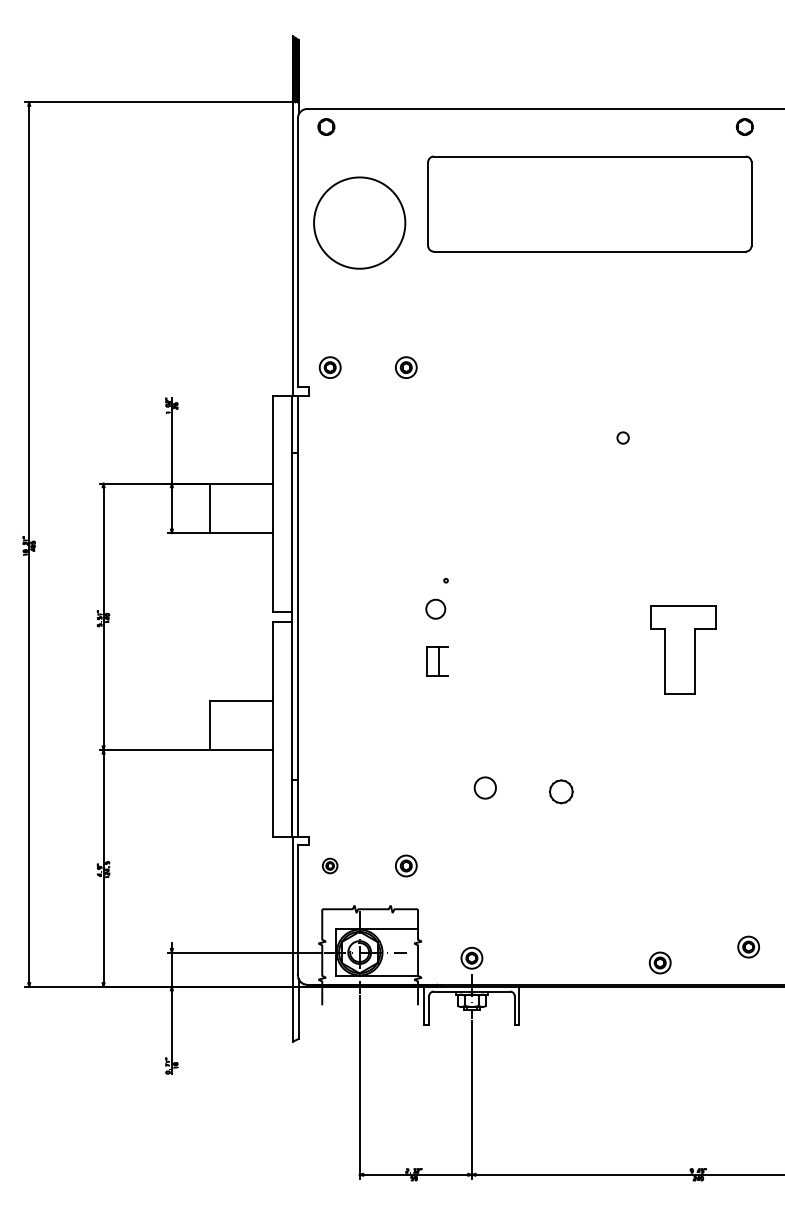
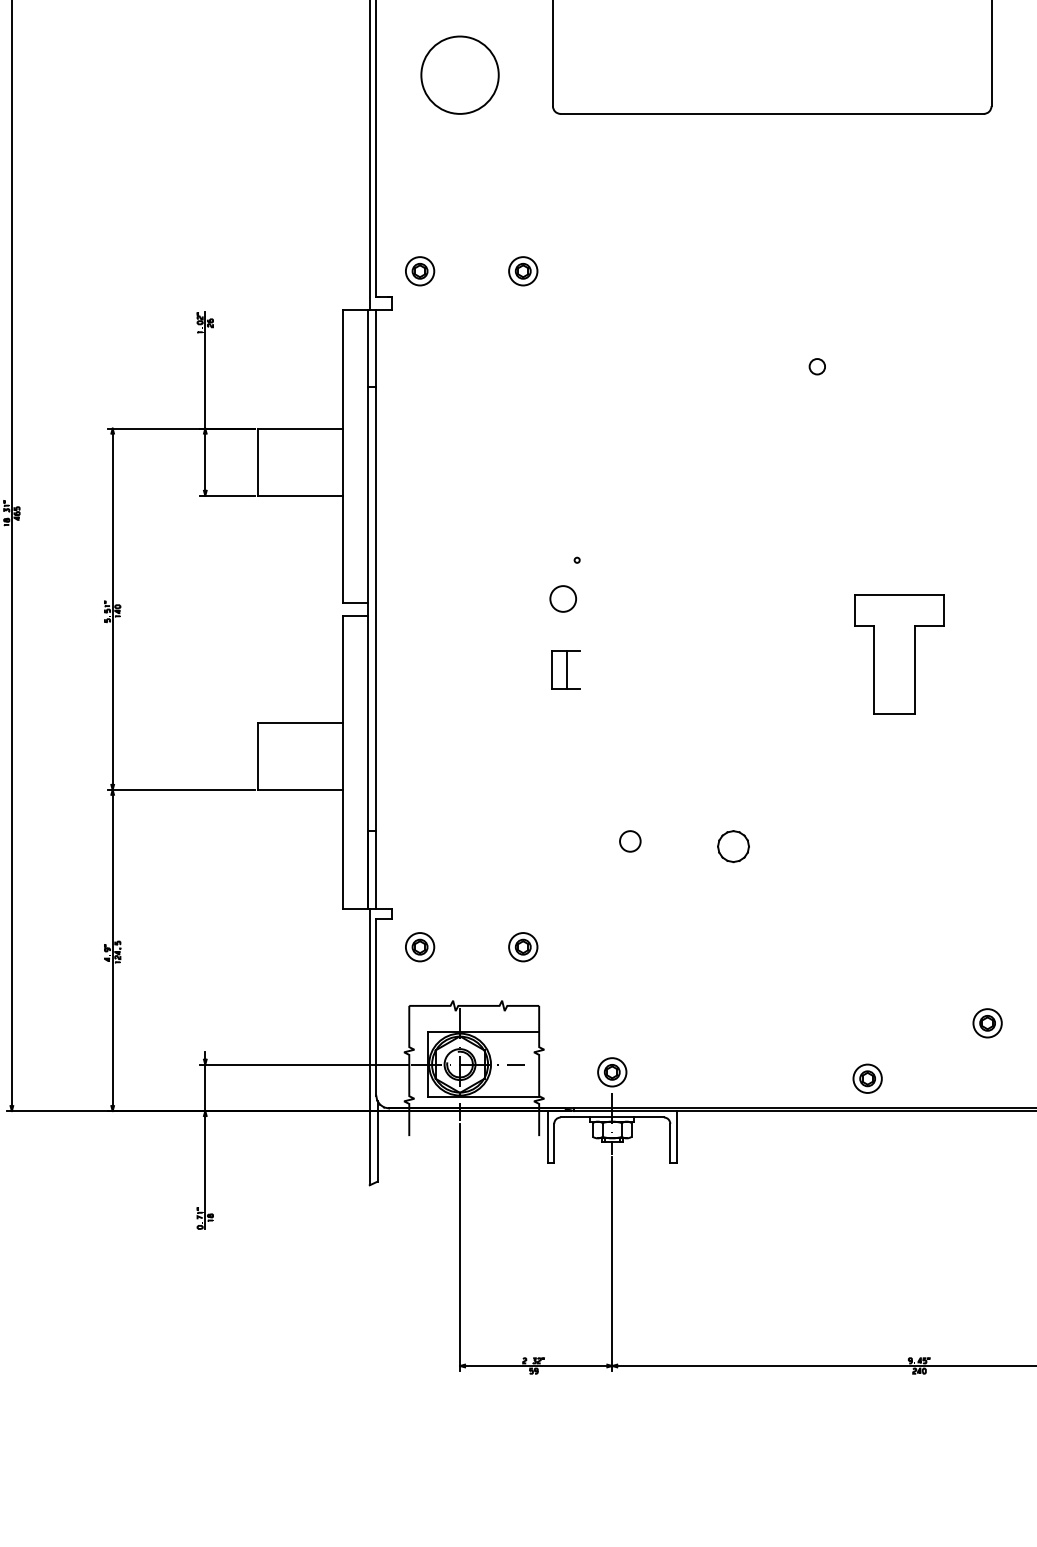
circle: (359, 222) -> (459, 74), size x0.62
circle: (484, 787) -> (629, 840), size x0.71
part: (329, 865) -> (419, 946), size x1.43
part: (748, 946) -> (987, 1022), moved

